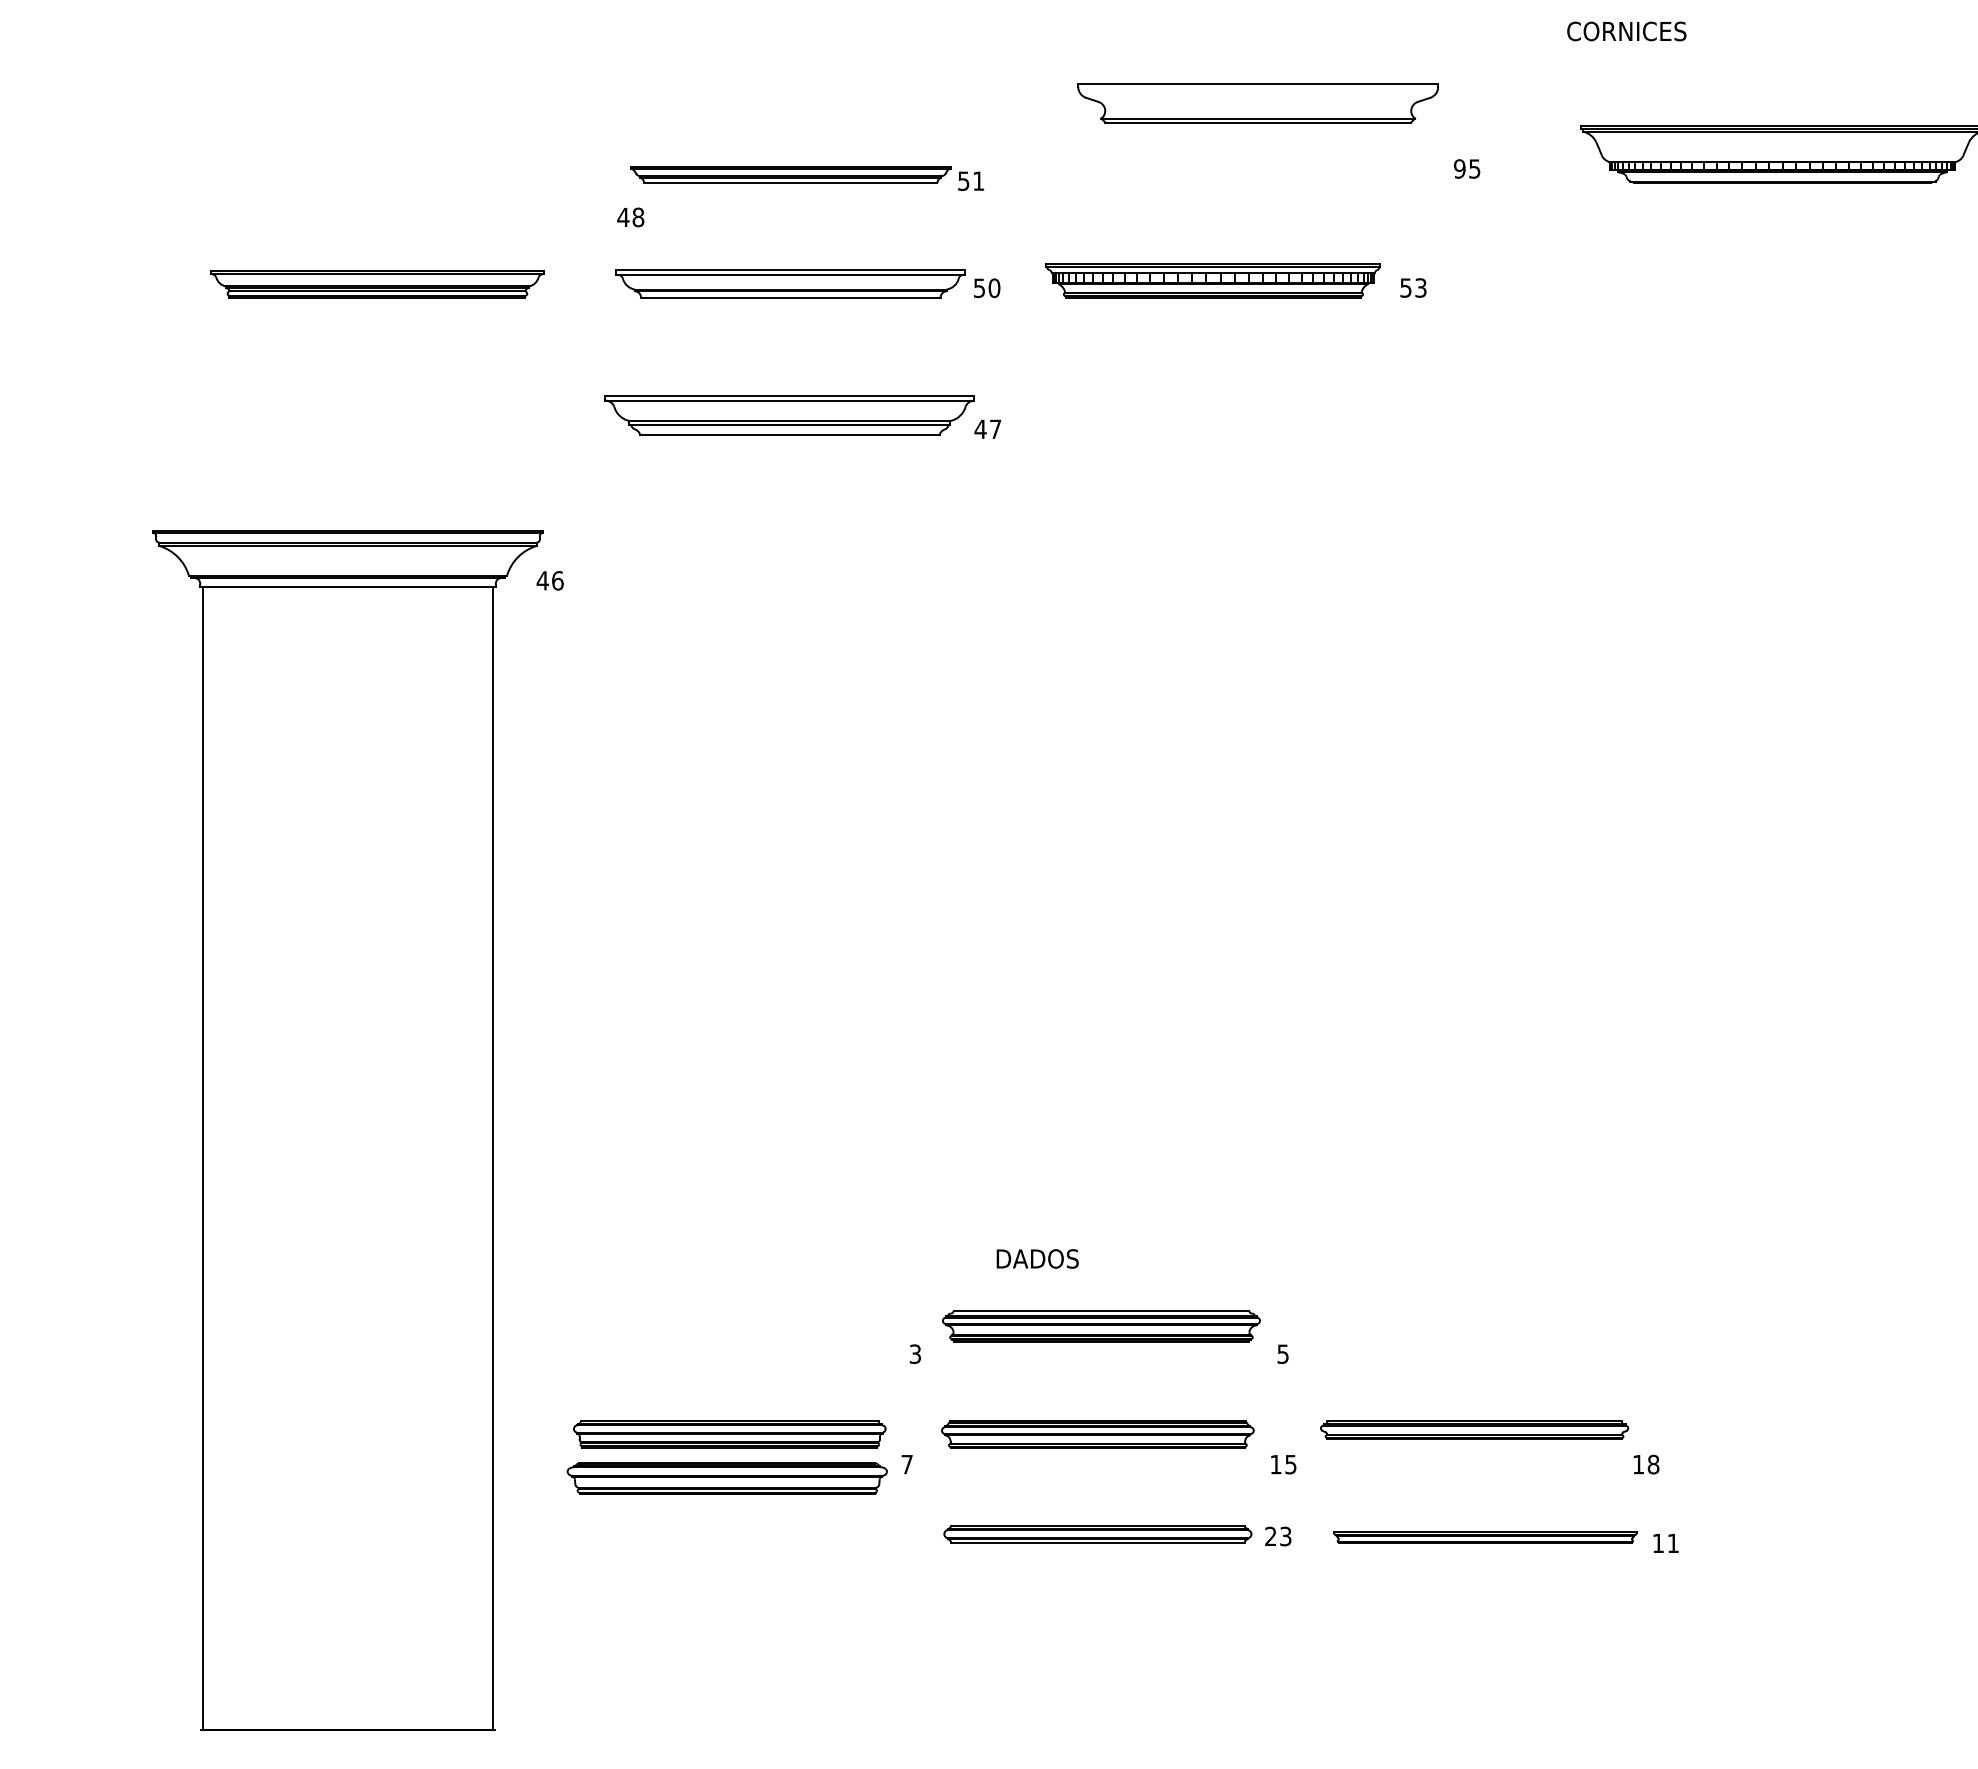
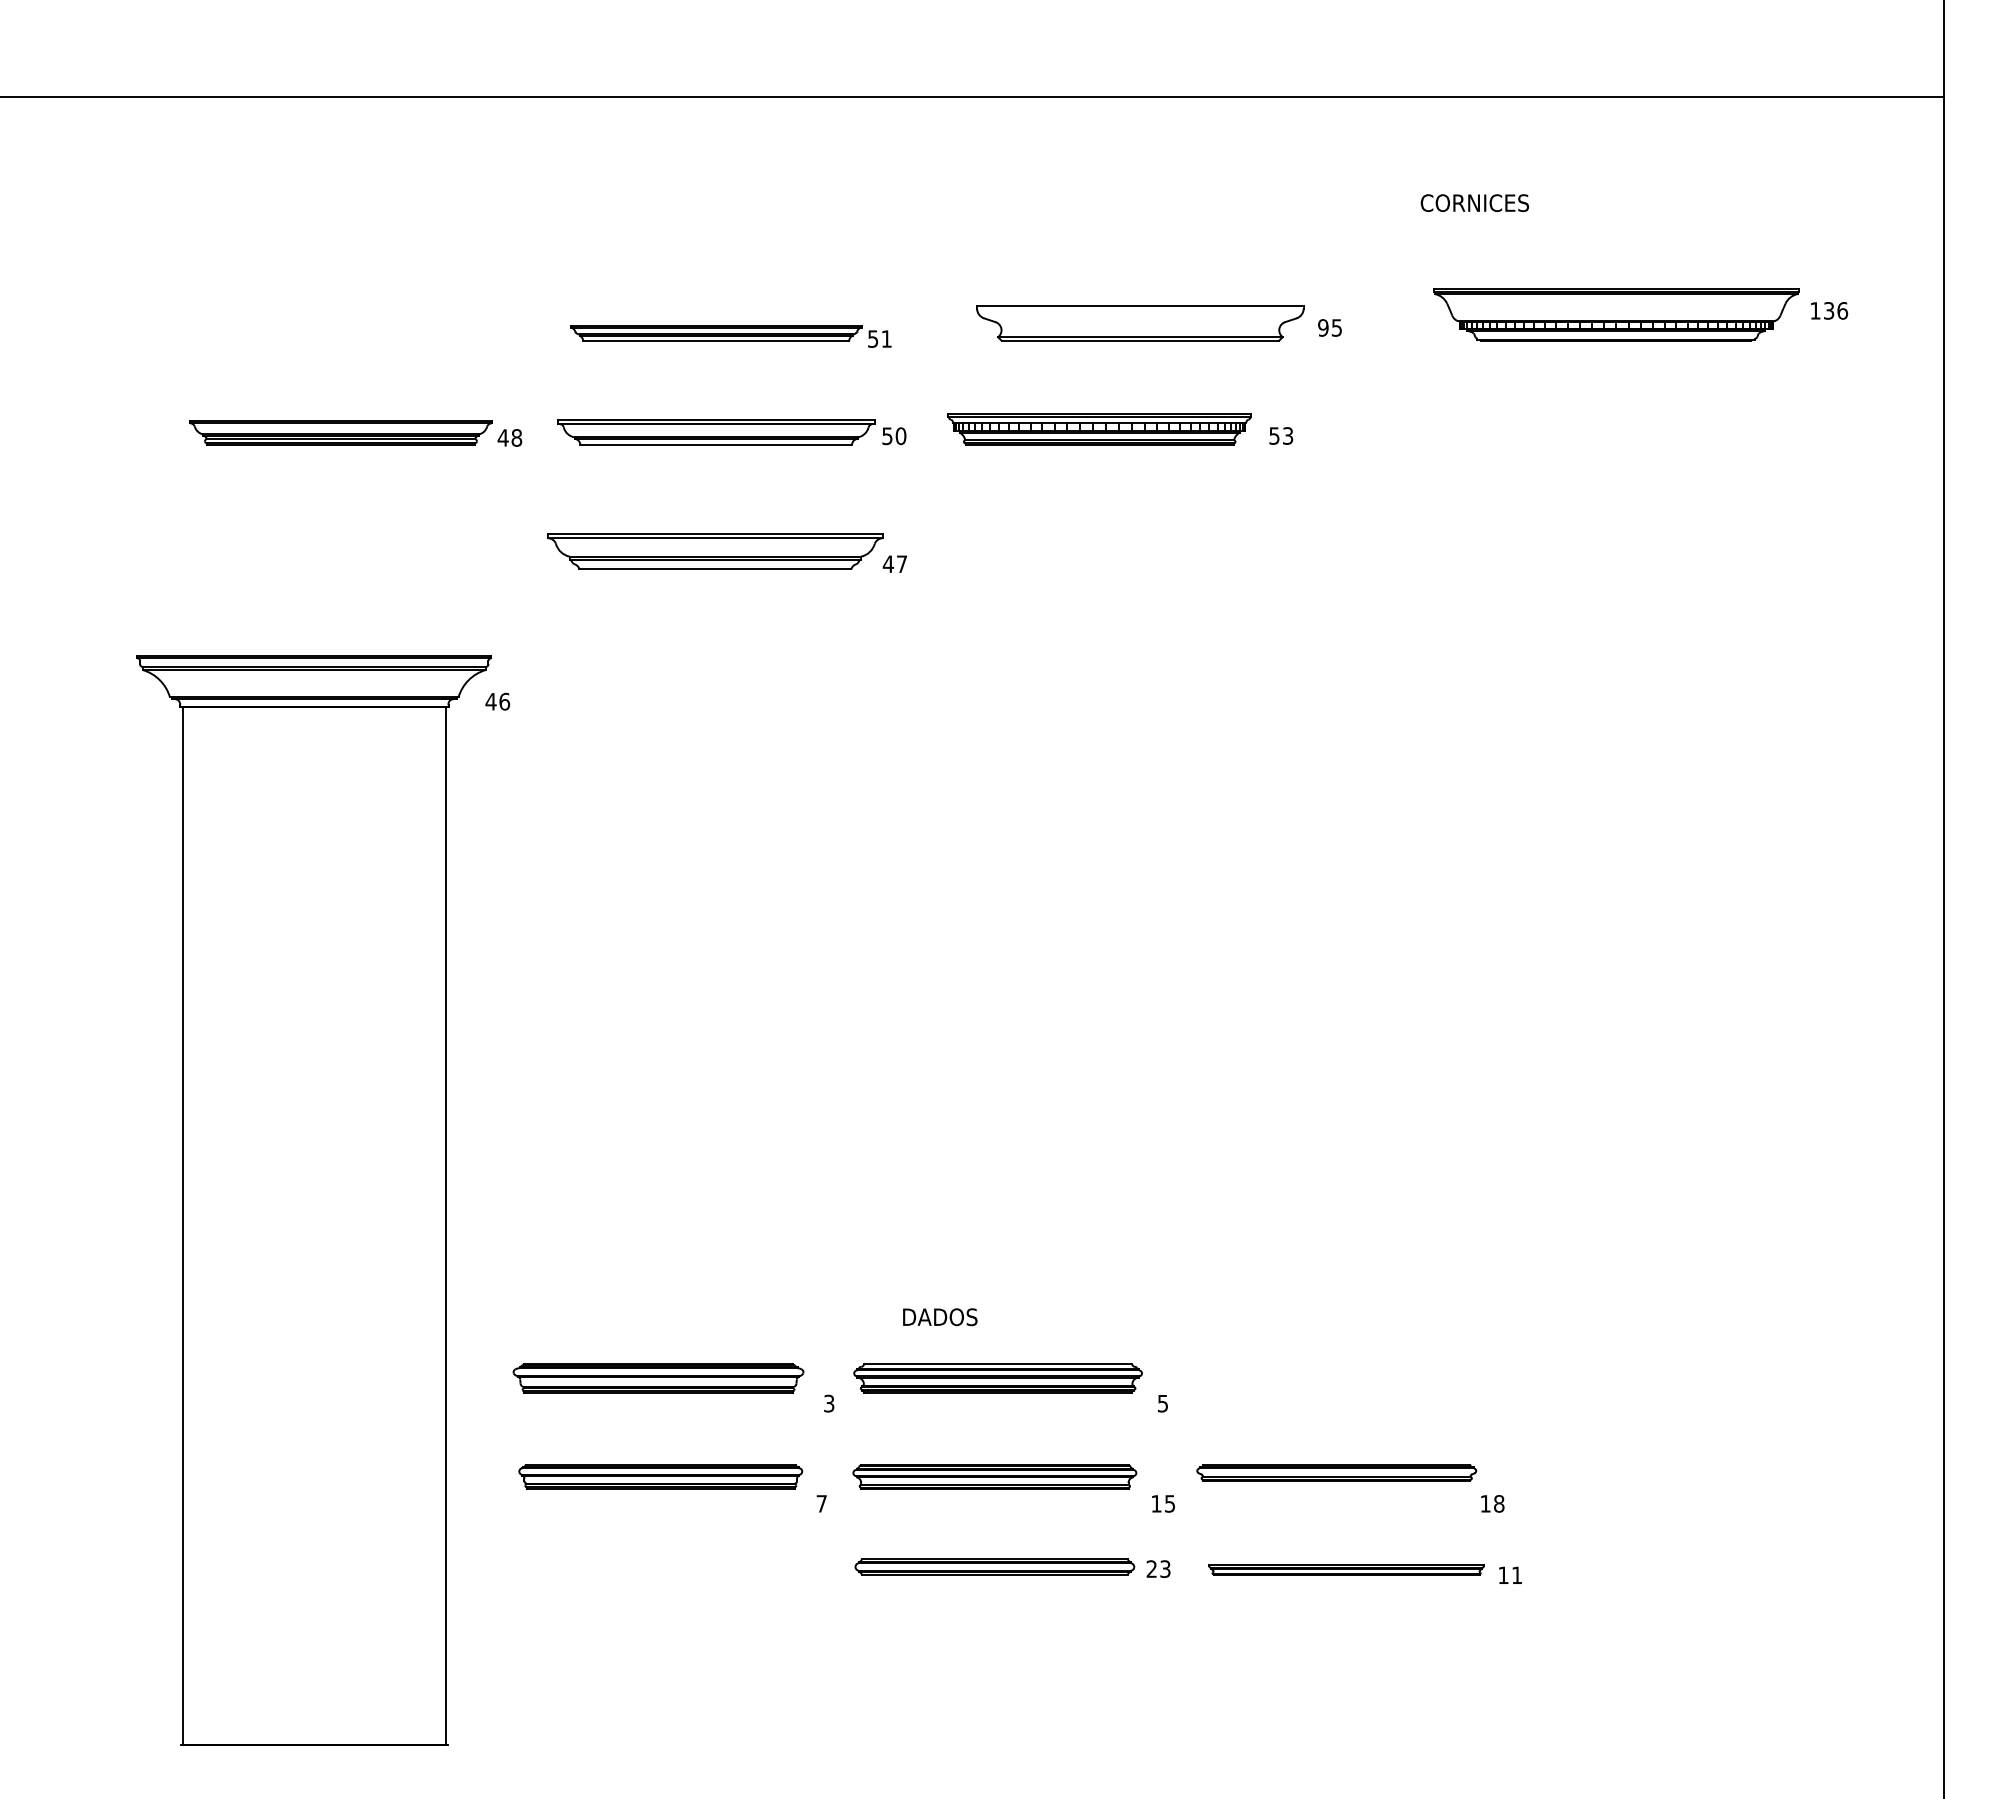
part: (1258, 103) -> (1140, 323), moved
text: (630, 216) -> (509, 437), moved
part: (727, 1478) -> (658, 1378), moved

